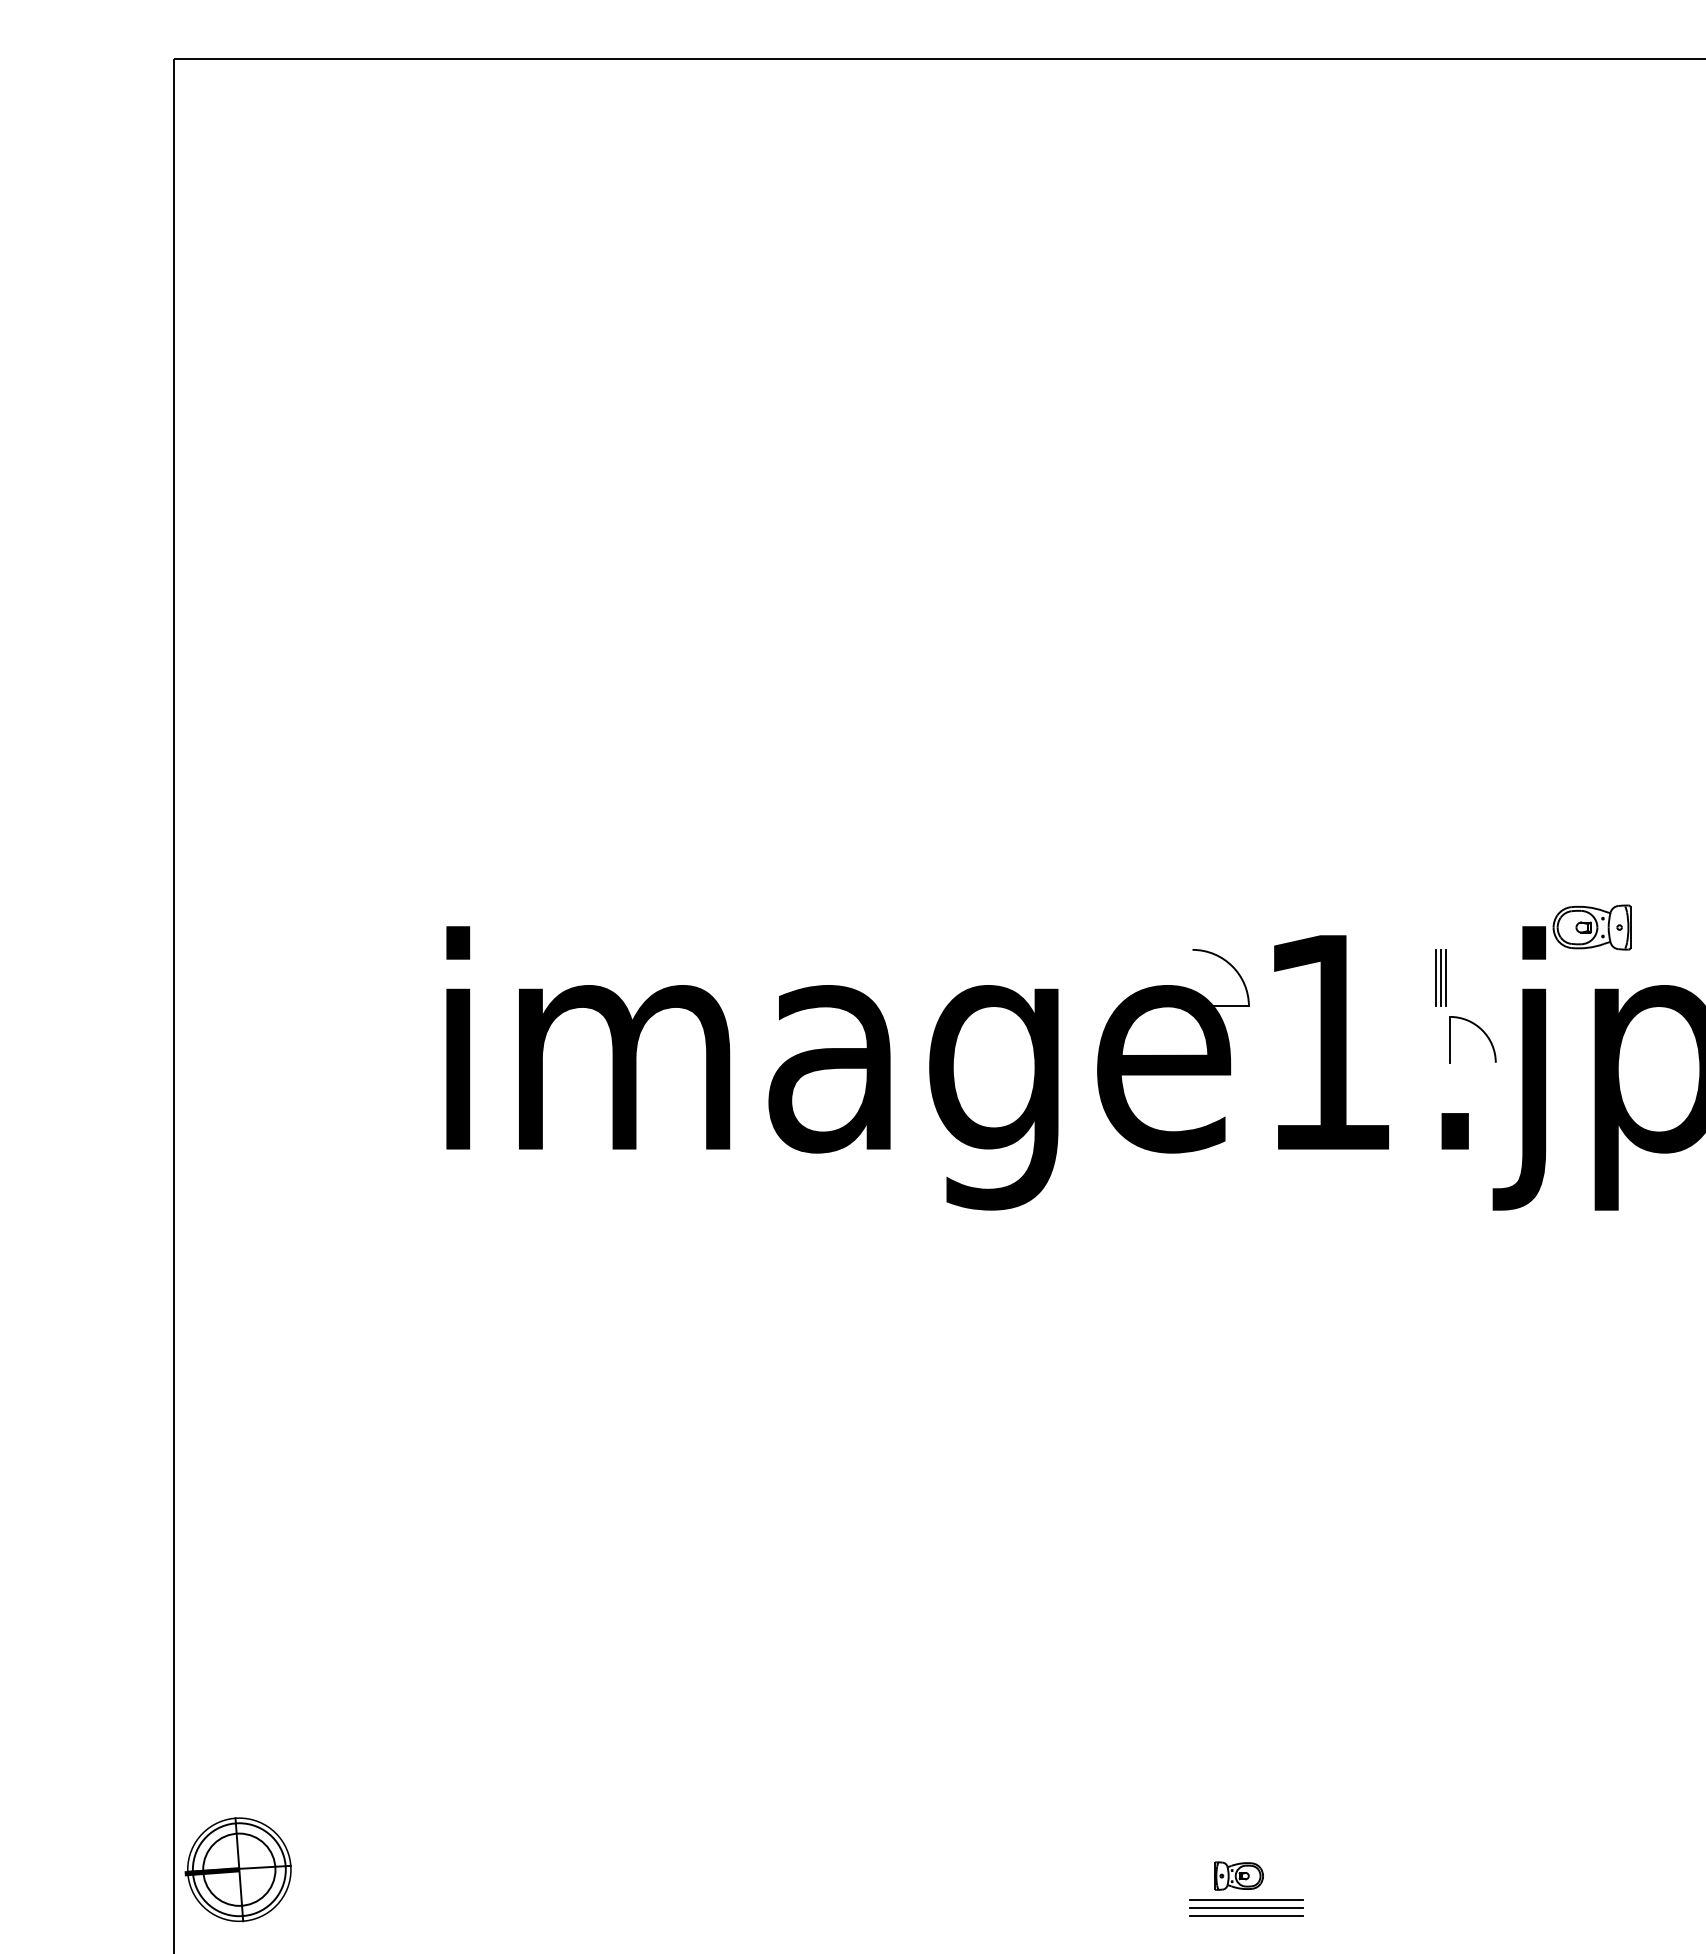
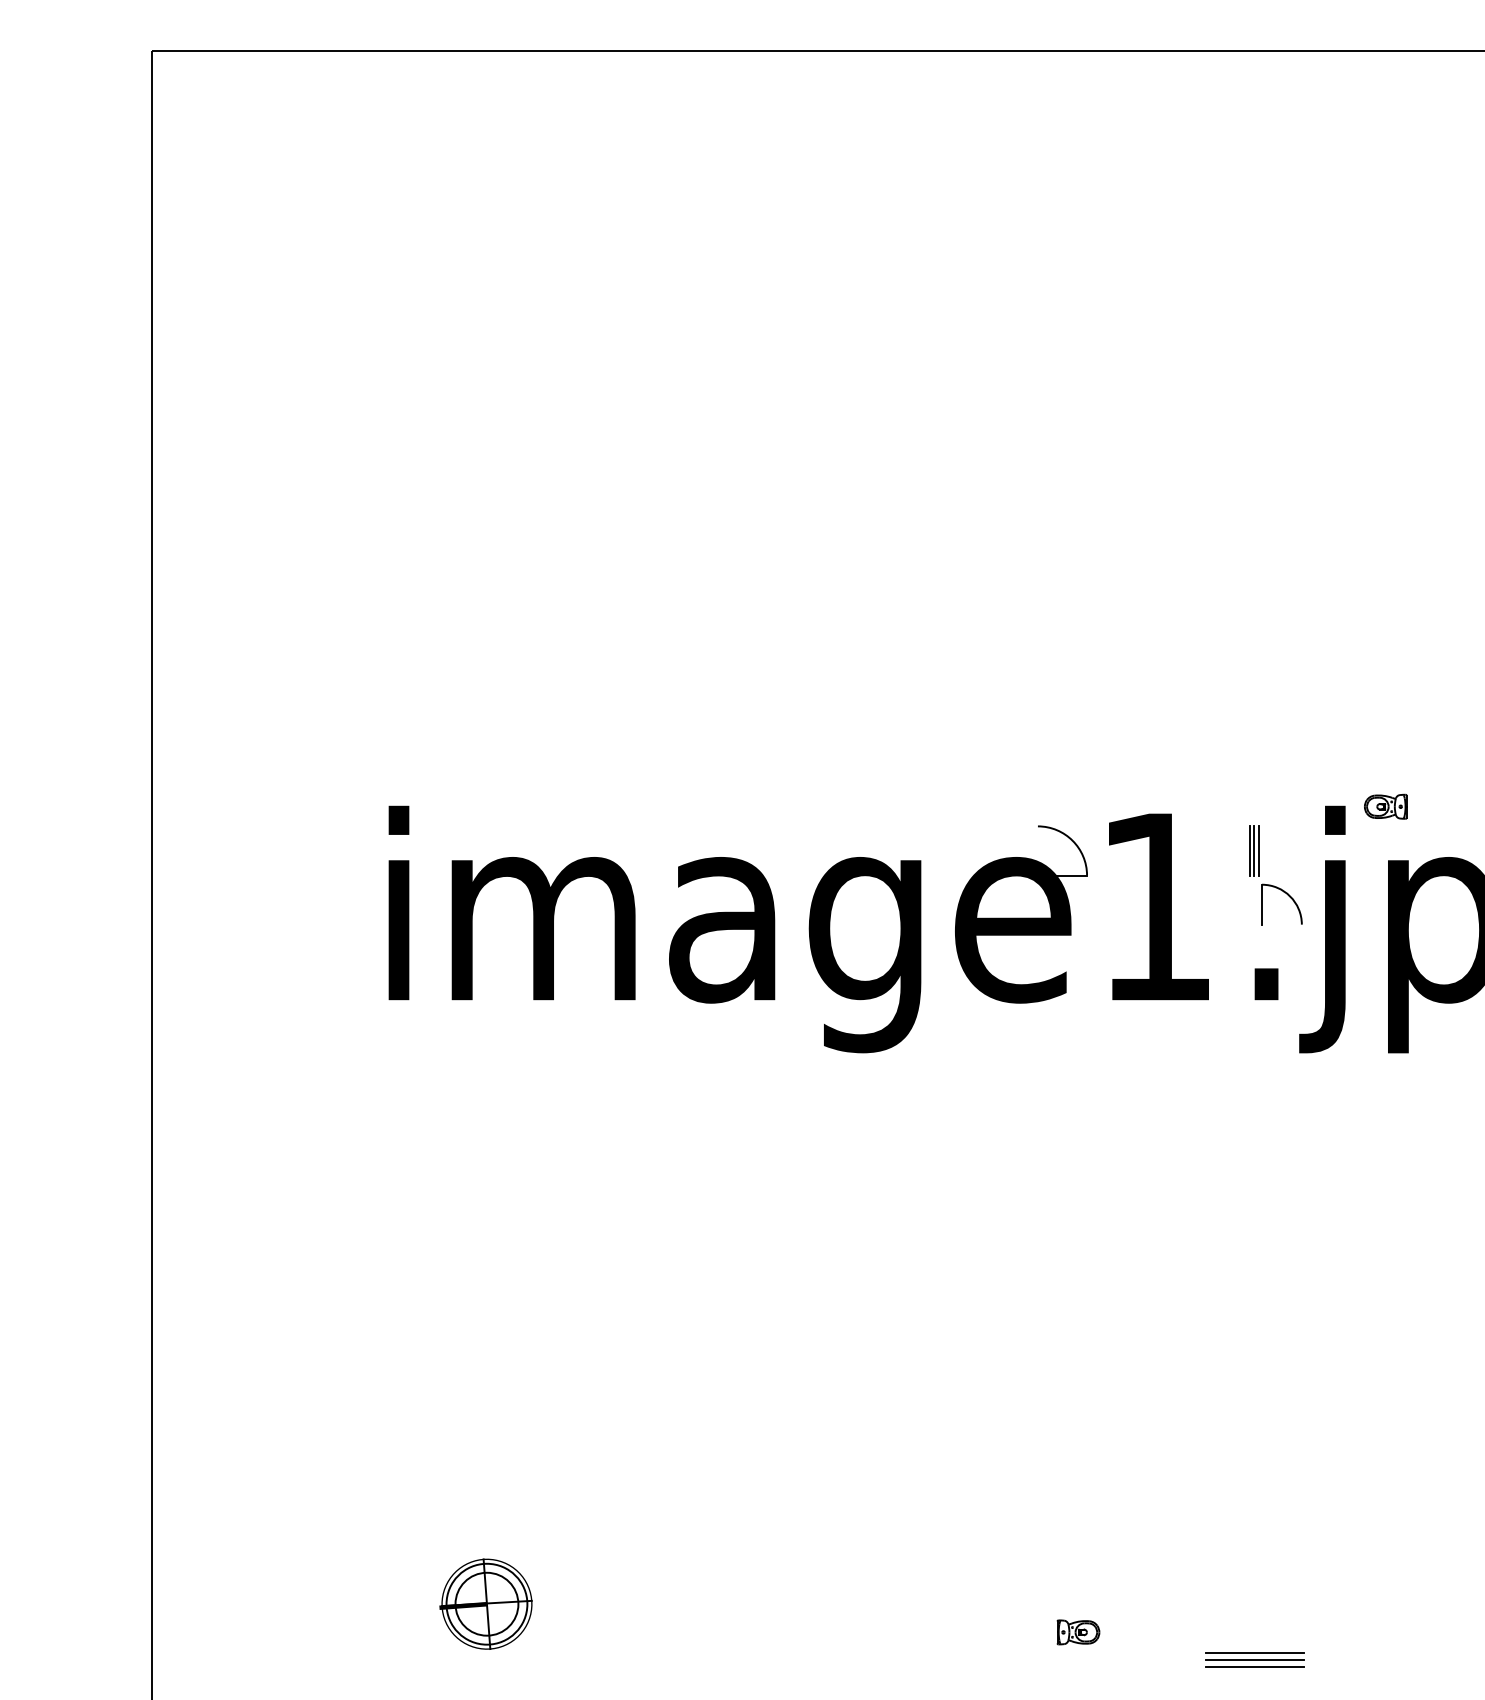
part: (1592, 926) -> (1386, 806), size x0.62
part: (237, 1869) -> (485, 1604), moved
part: (1246, 1907) -> (1255, 1659), moved

